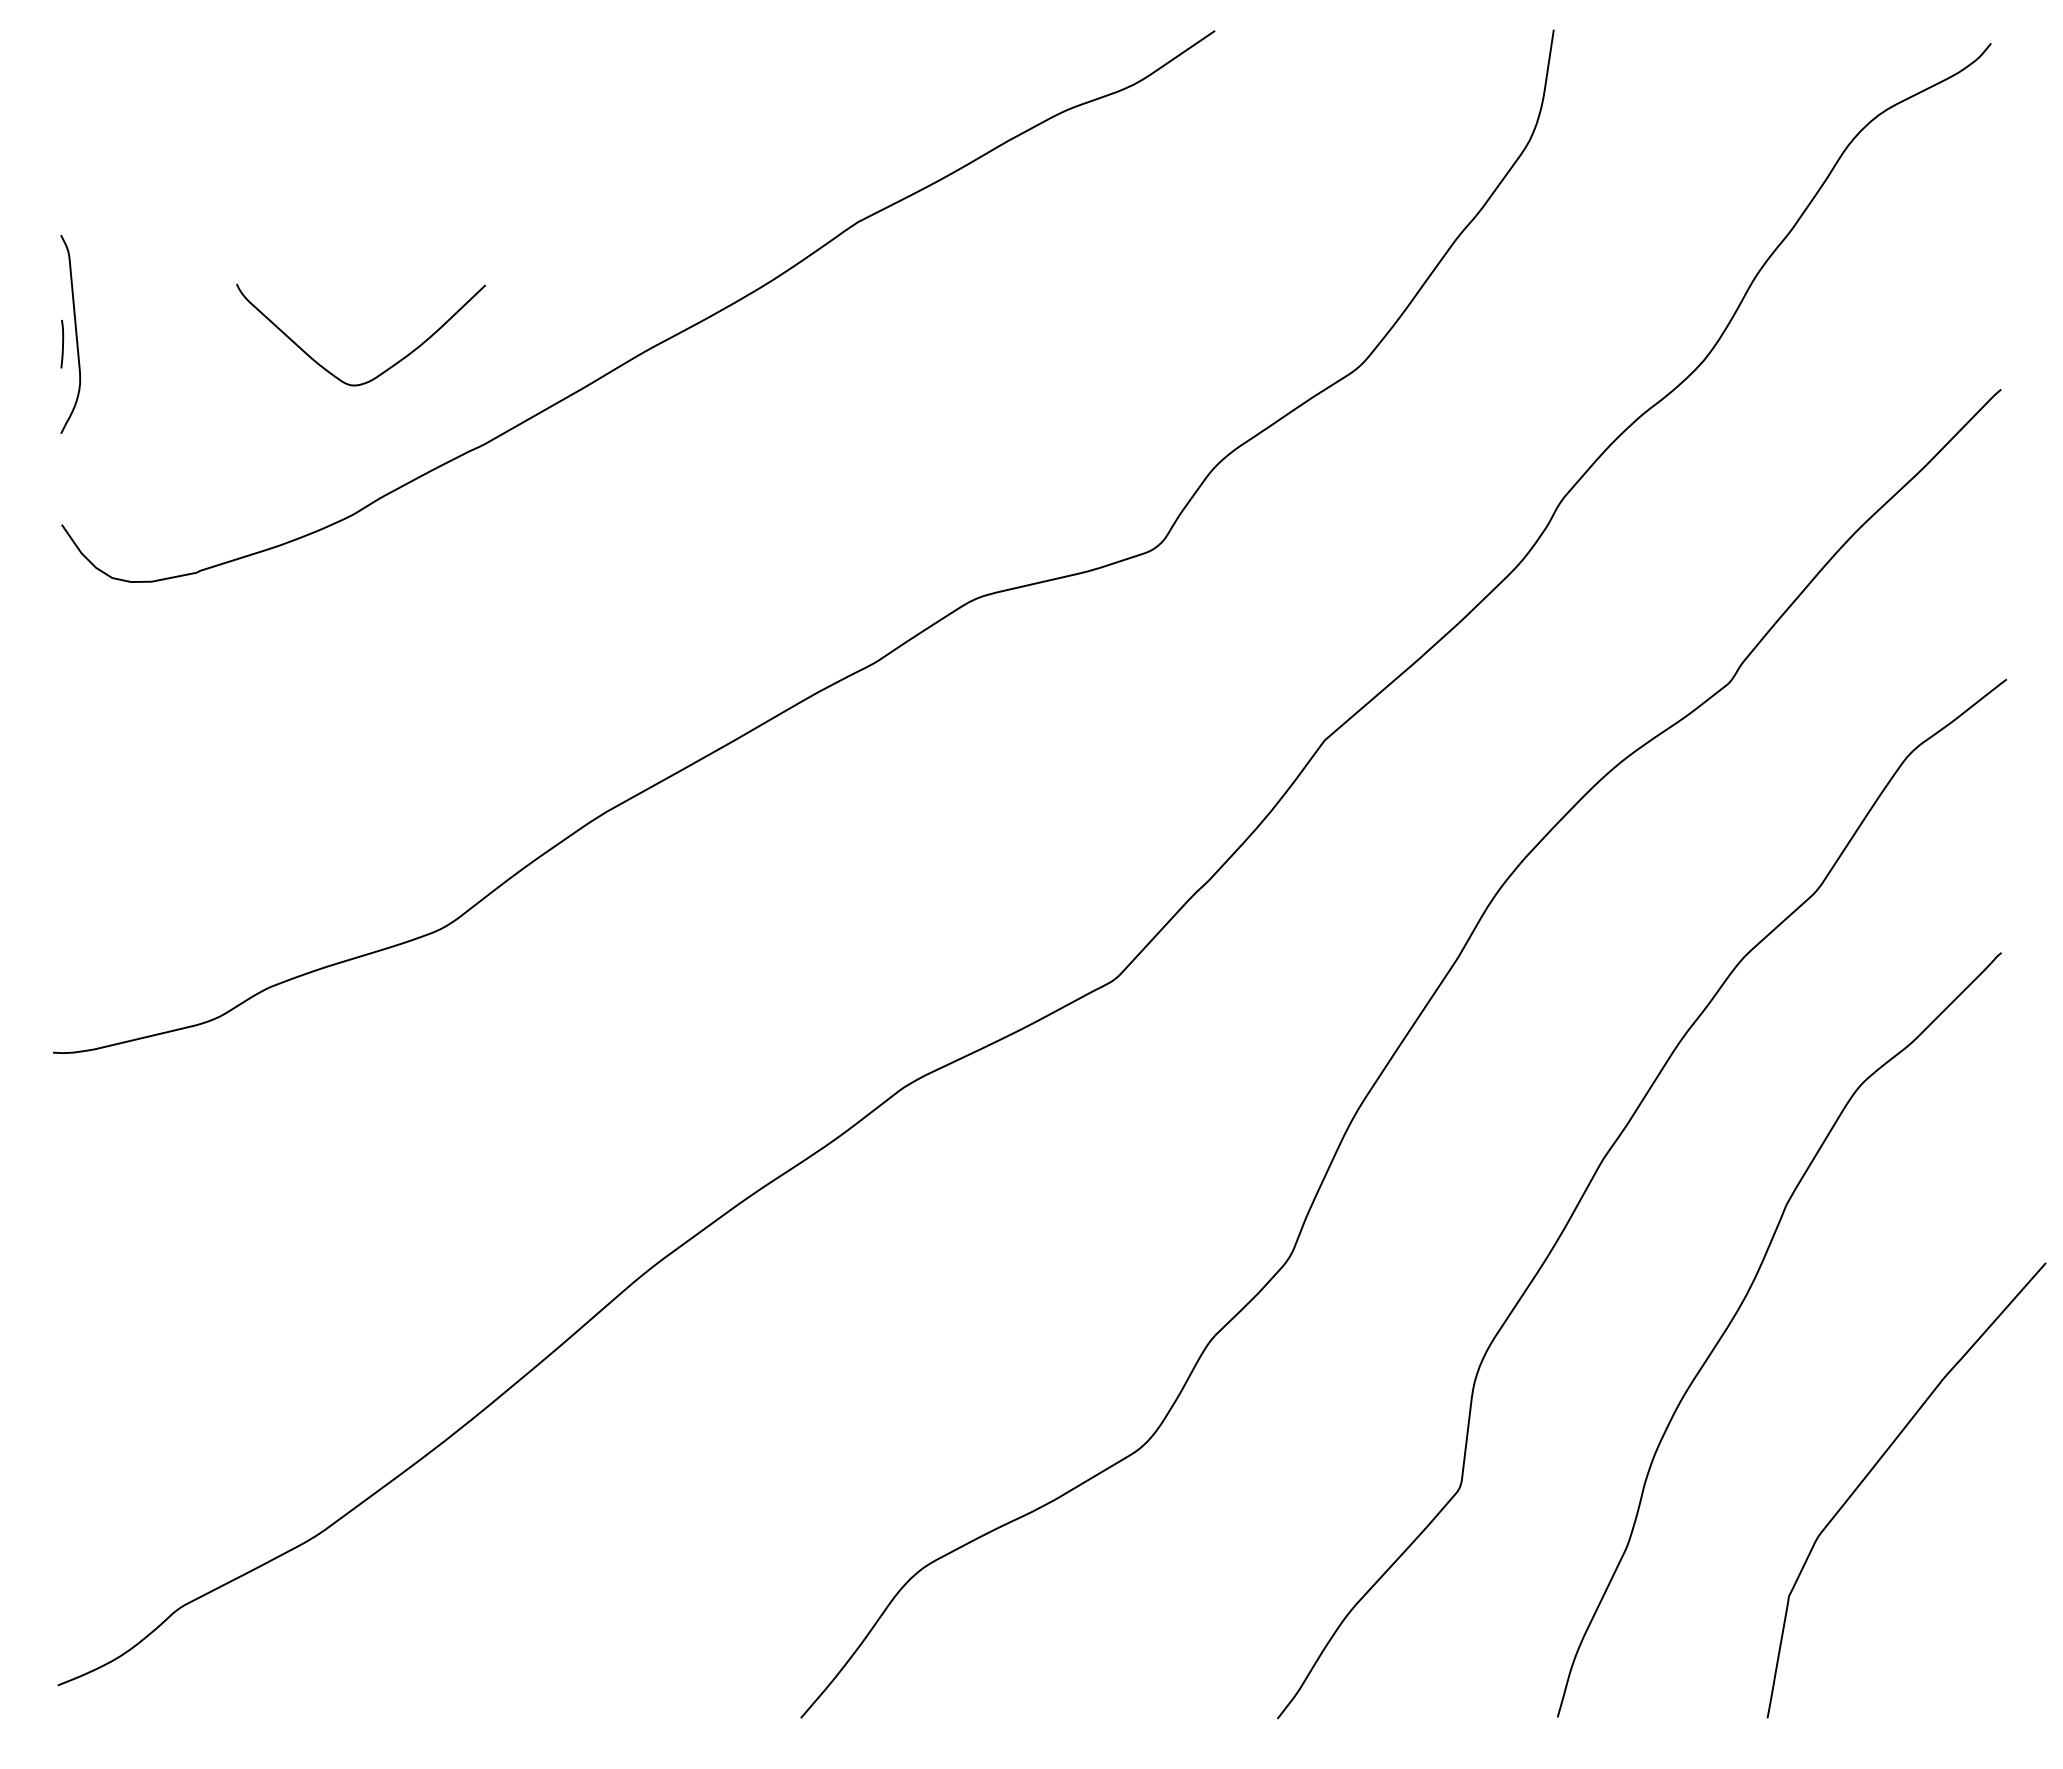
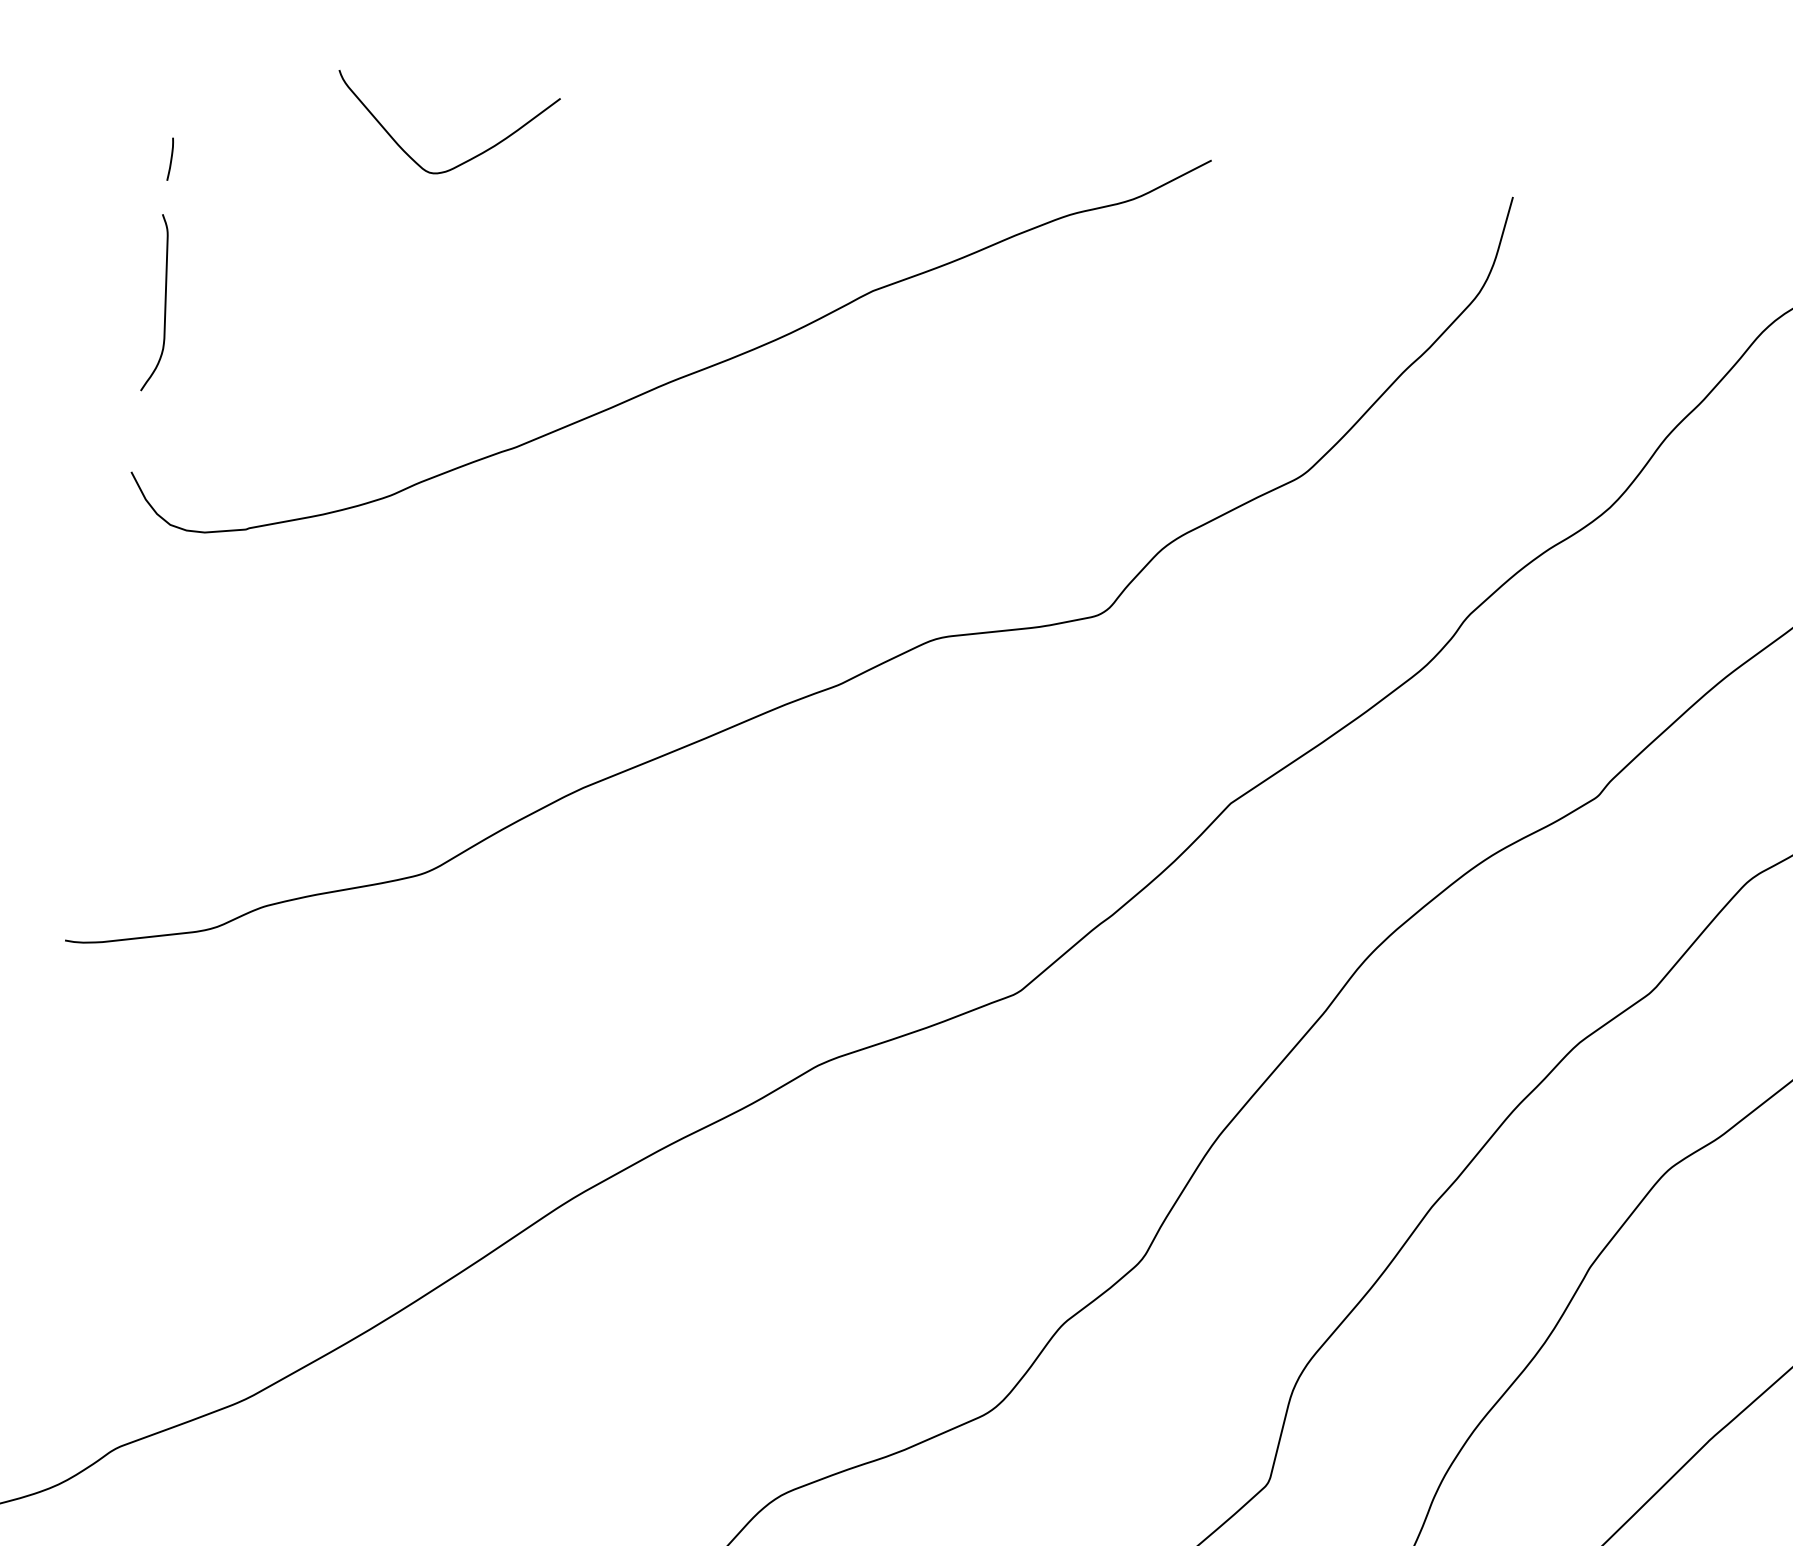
curve: (62, 343) -> (170, 158), moved
curve: (384, 370) -> (461, 163), moved

